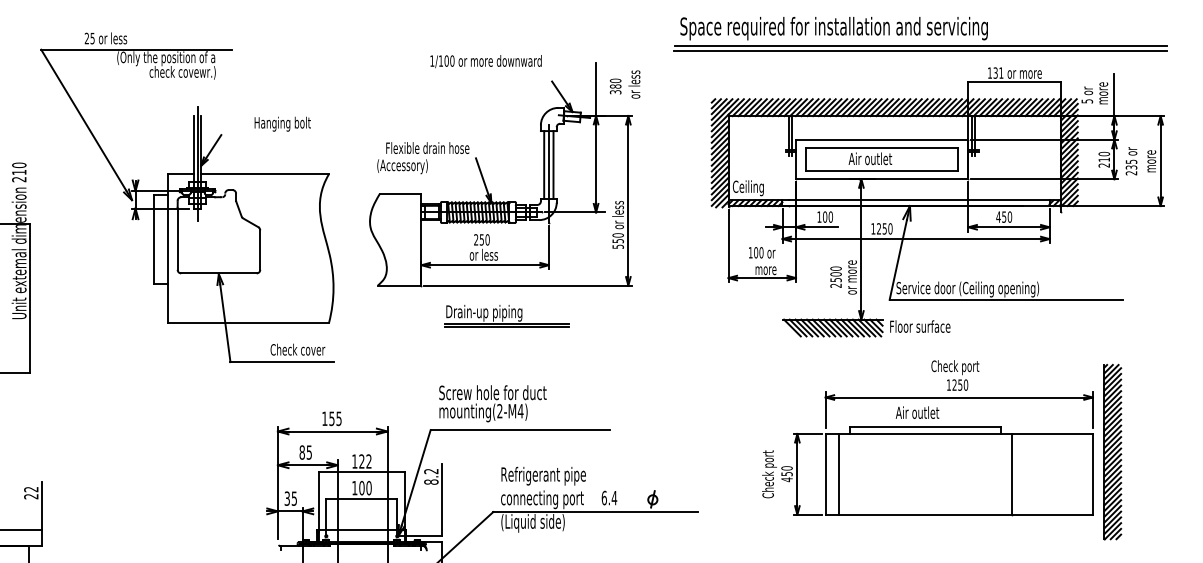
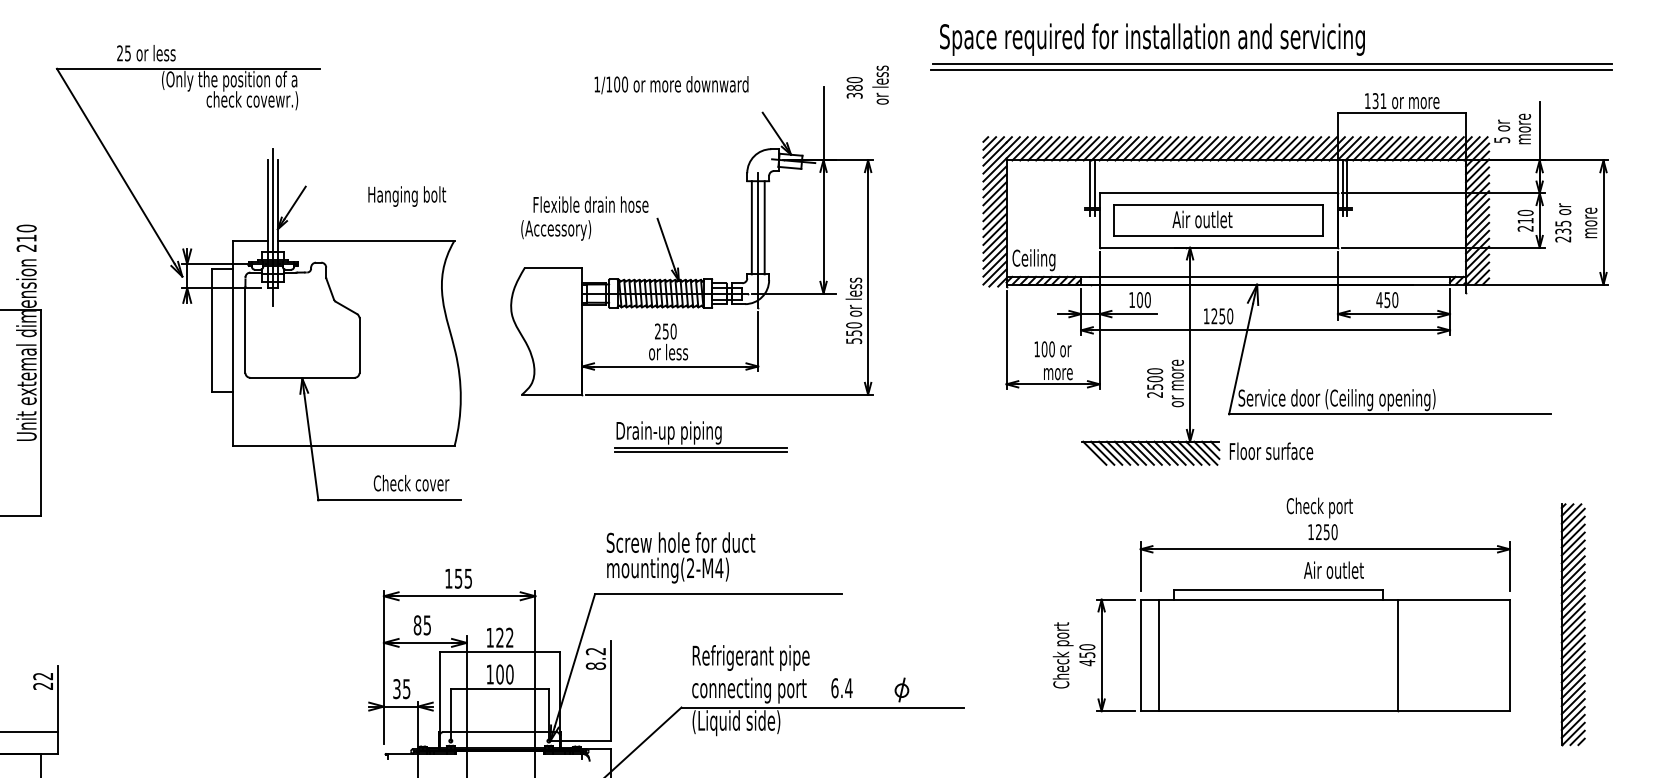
text: (624, 84) -> (866, 85), moved
text: (282, 123) -> (406, 195), moved
text: (917, 412) -> (1333, 569), moved
part: (1112, 451) -> (1572, 623), moved

